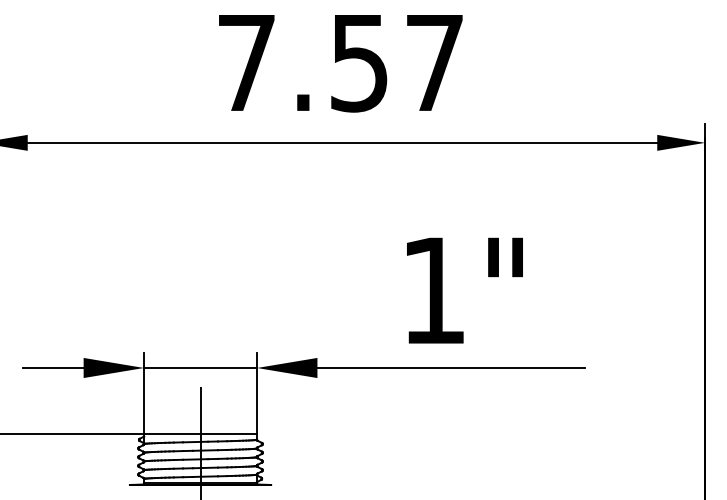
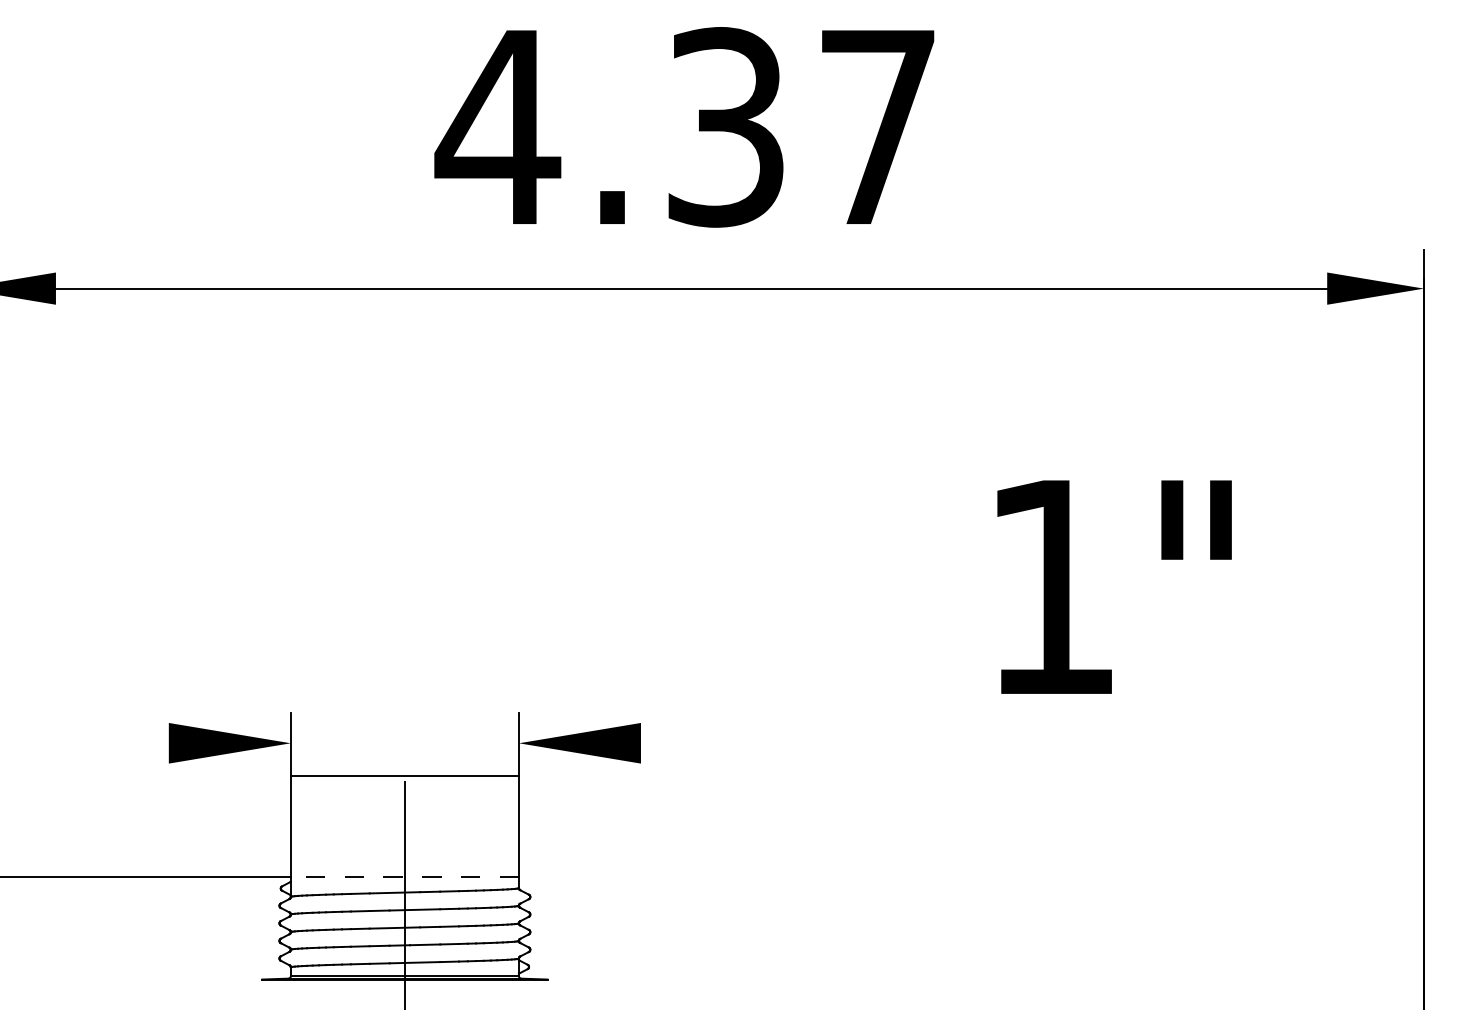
text: (301, 62) -> (608, 126), 7.57 -> 4.37
text: (464, 290) -> (1113, 586), moved
line: (53, 367) -> (107, 742), removed
line: (200, 367) -> (404, 774), moved
line: (451, 367) -> (911, 742), removed
line: (200, 434) -> (404, 877), solid -> dashed

